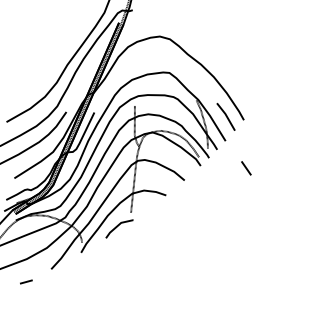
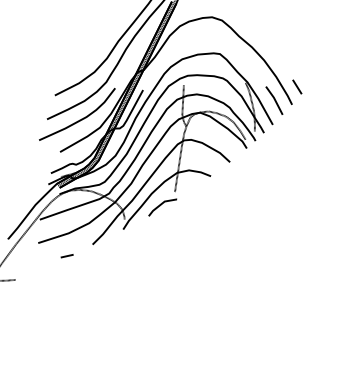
line: (246, 167) -> (297, 86), moved

